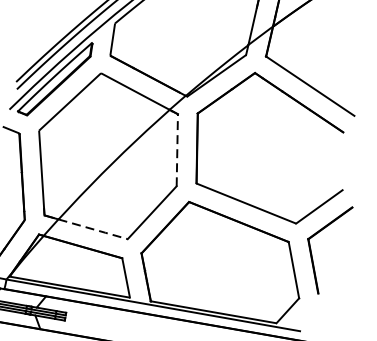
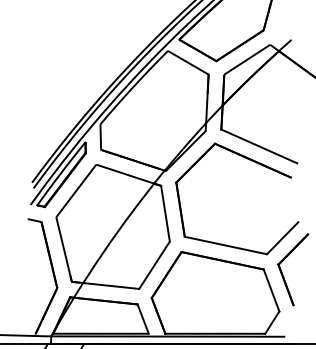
line: (177, 149) -> (165, 213), dashed -> solid
line: (93, 229) -> (111, 286), dashed -> solid

